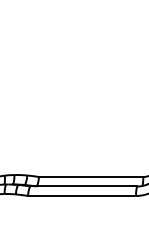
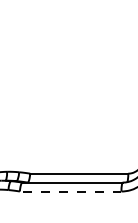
line: (81, 195) -> (70, 191), solid -> dashed

